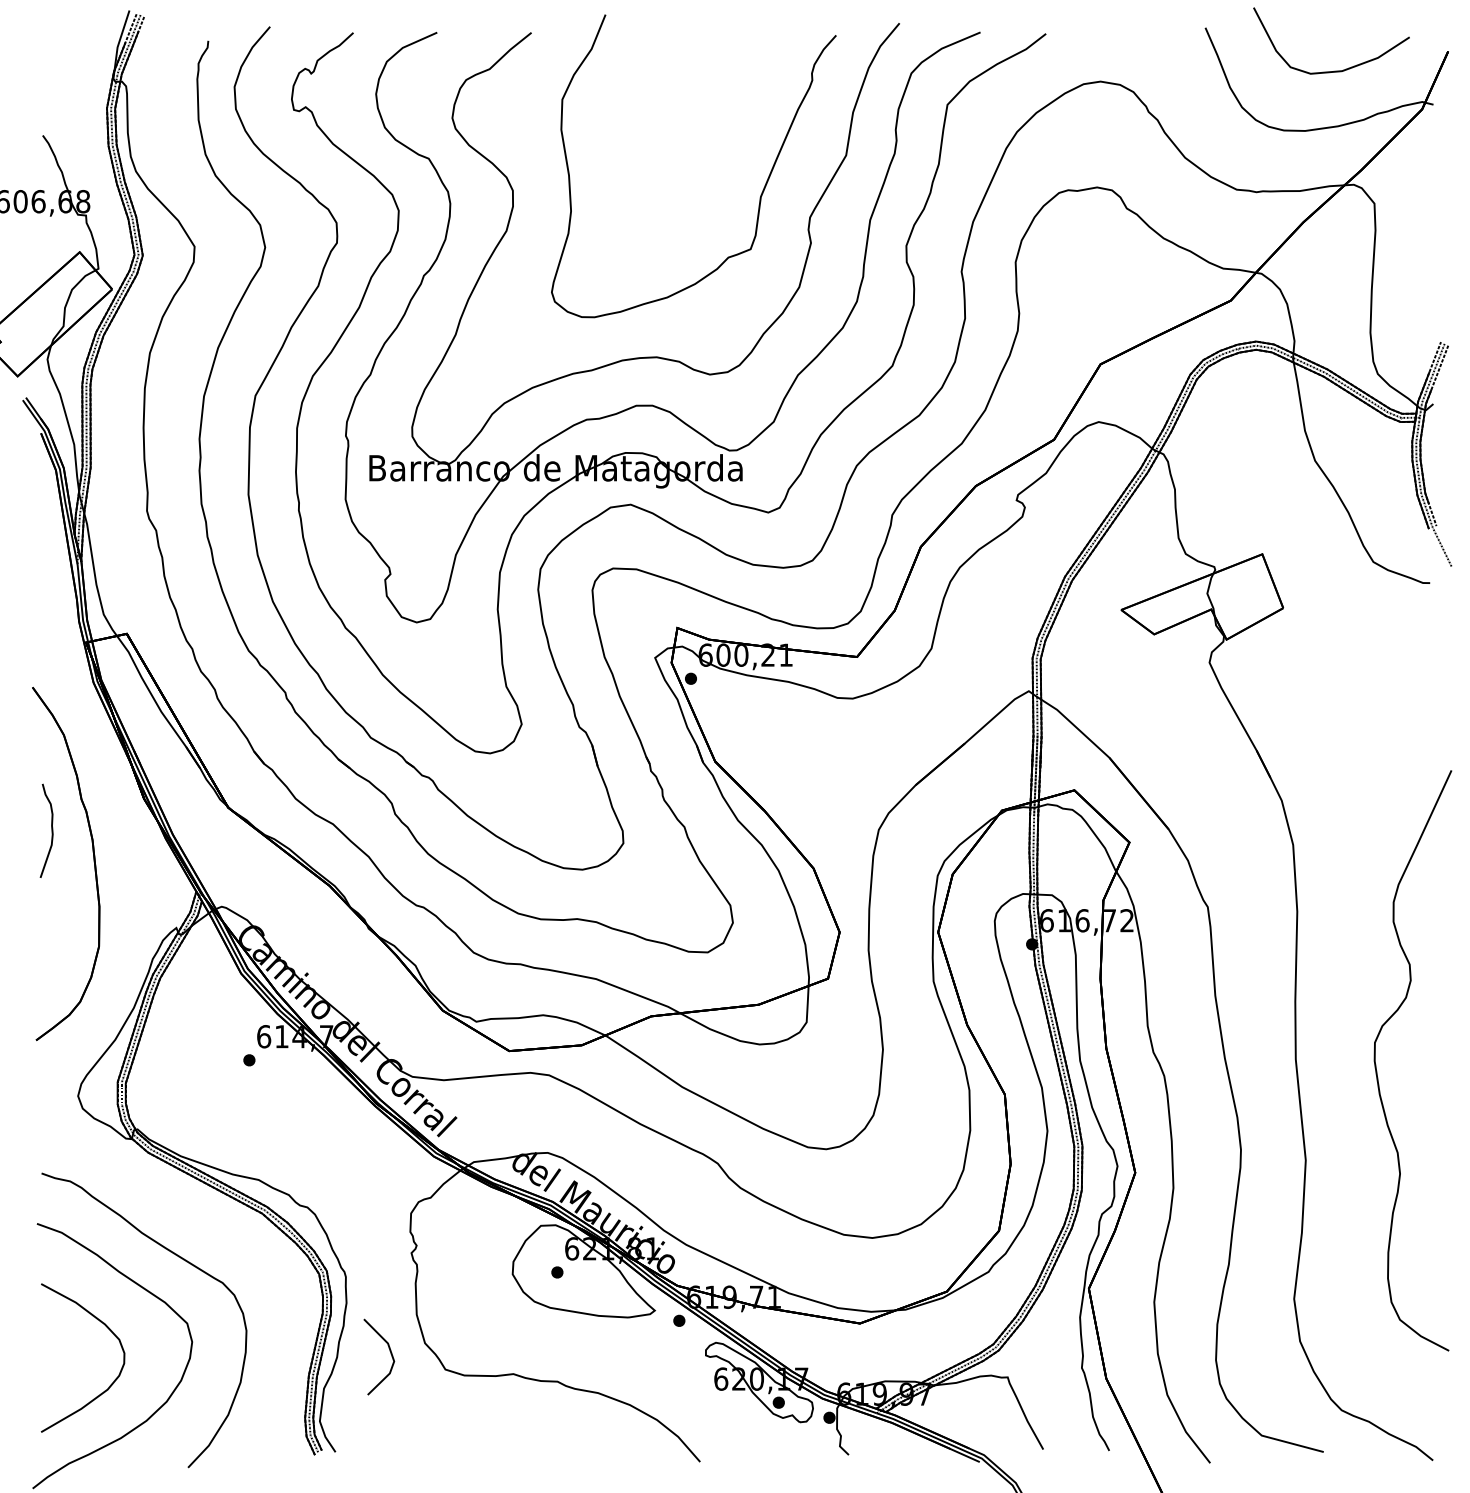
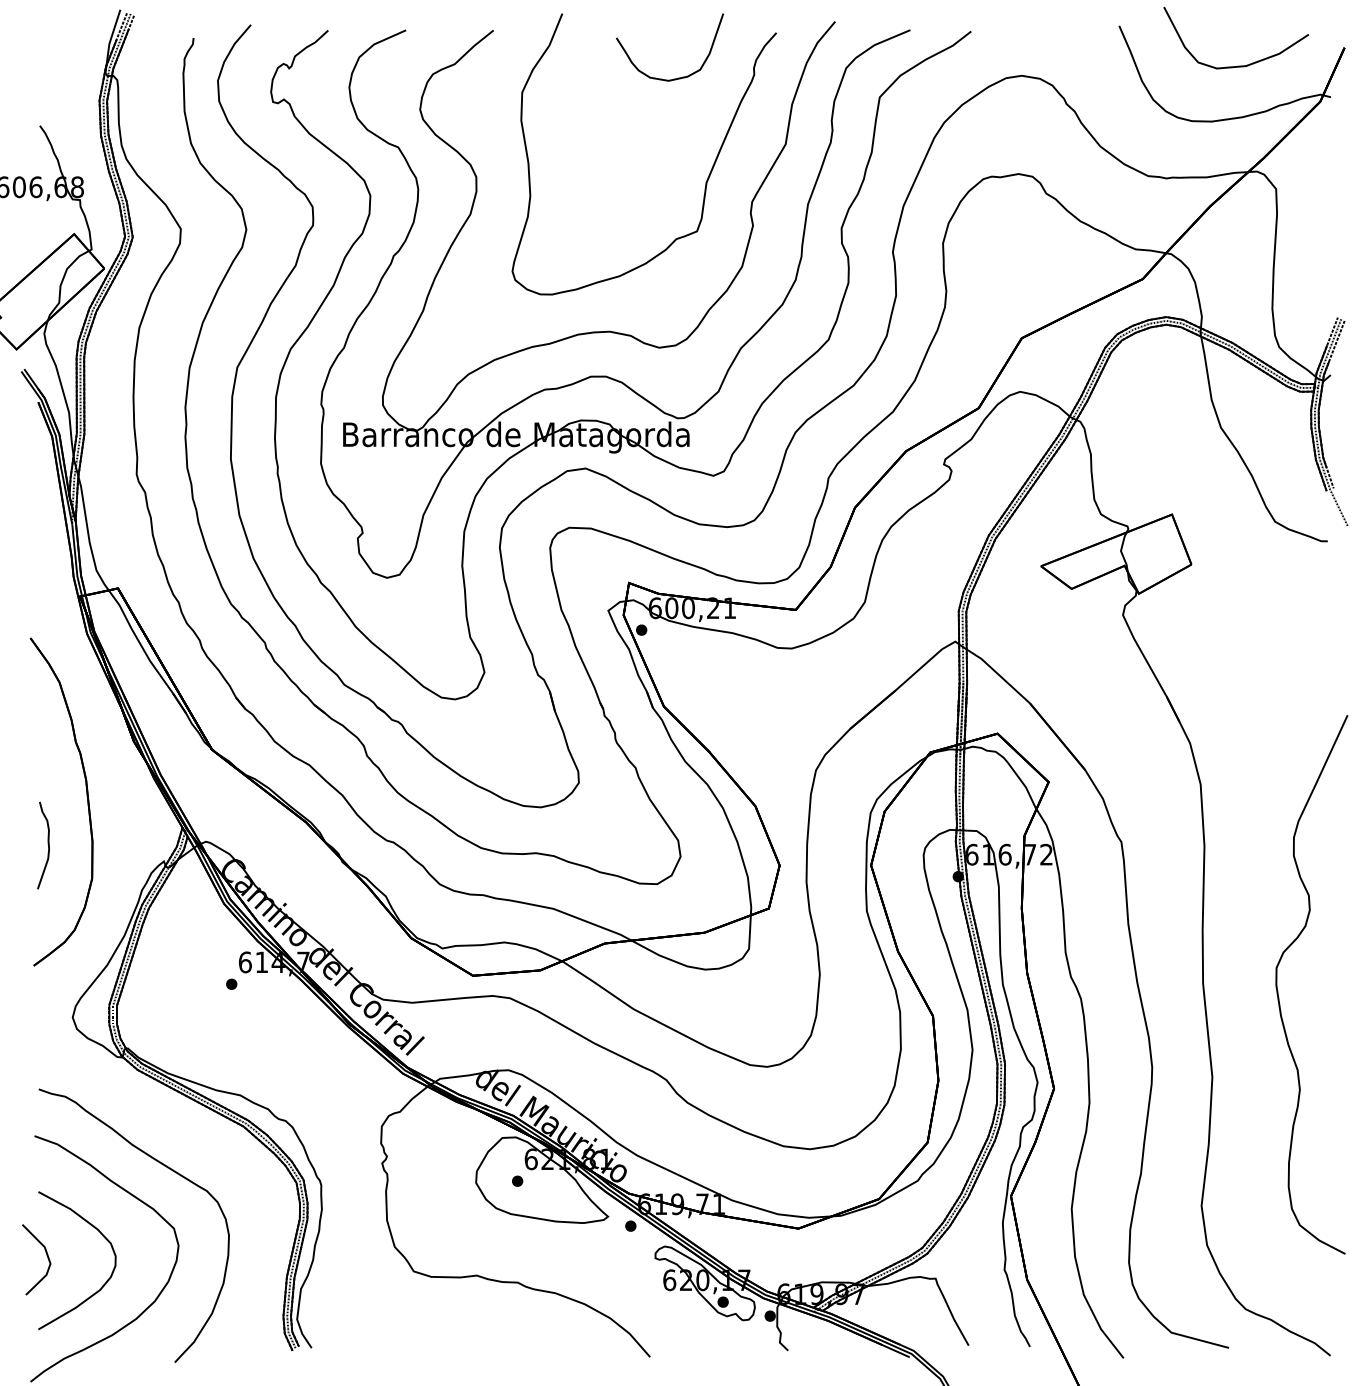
part: (730, 83) -> (678, 77), added
curve: (51, 830) -> (48, 845), moved
line: (389, 1351) -> (46, 1254), moved

